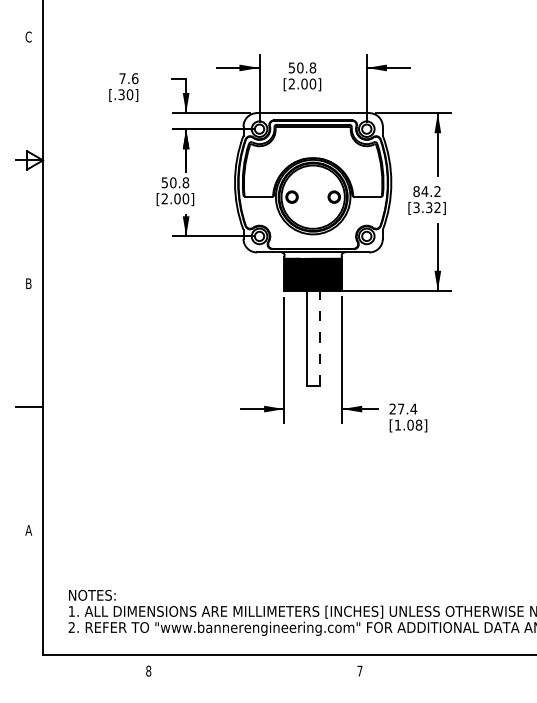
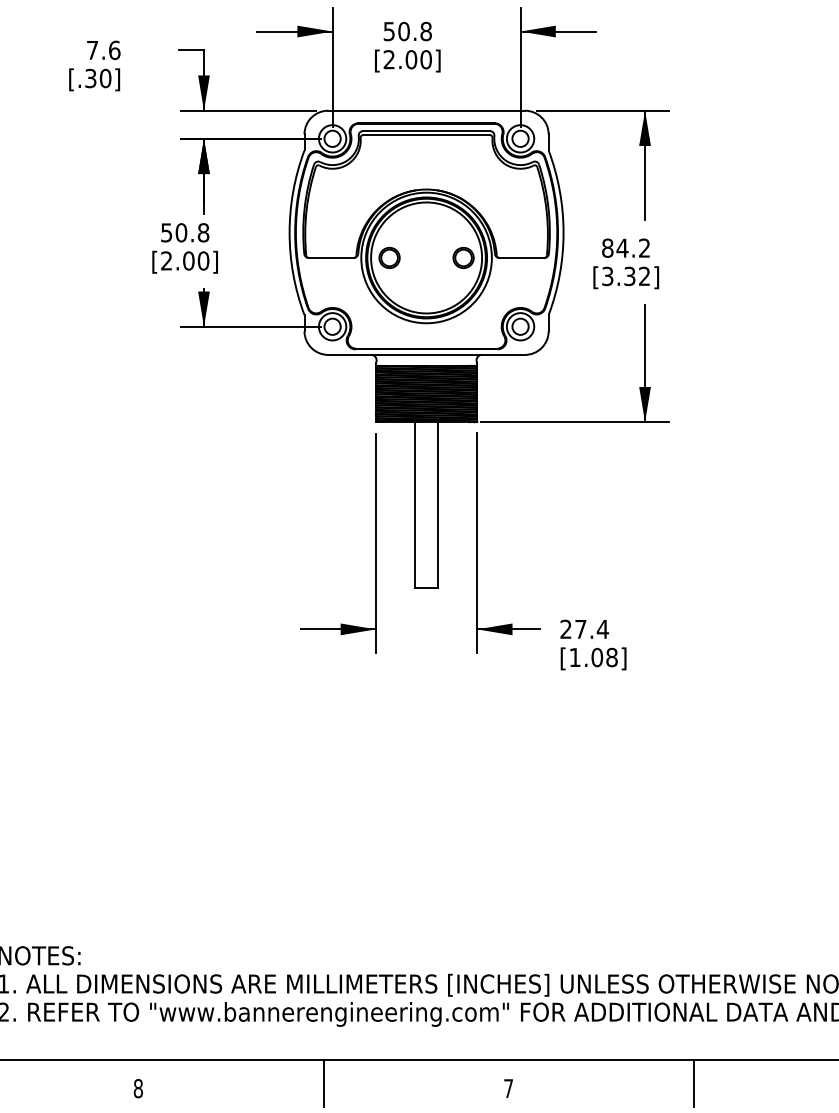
line: (319, 337) -> (437, 503), dashed -> solid
line: (254, 668) -> (323, 1083), added
line: (465, 668) -> (693, 1083), added

